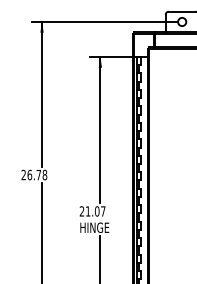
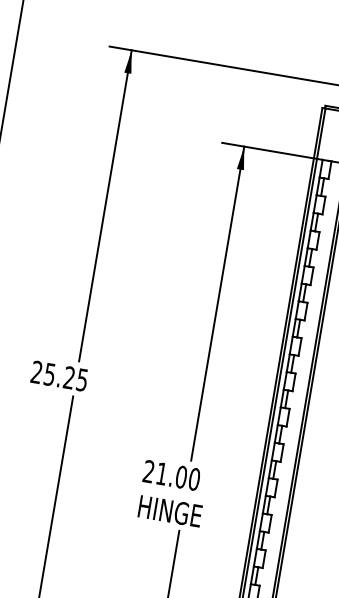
text: (37, 174) -> (66, 376), 26.78 -> 25.25
text: (103, 211) -> (194, 479), 21.07 -> 21.00

